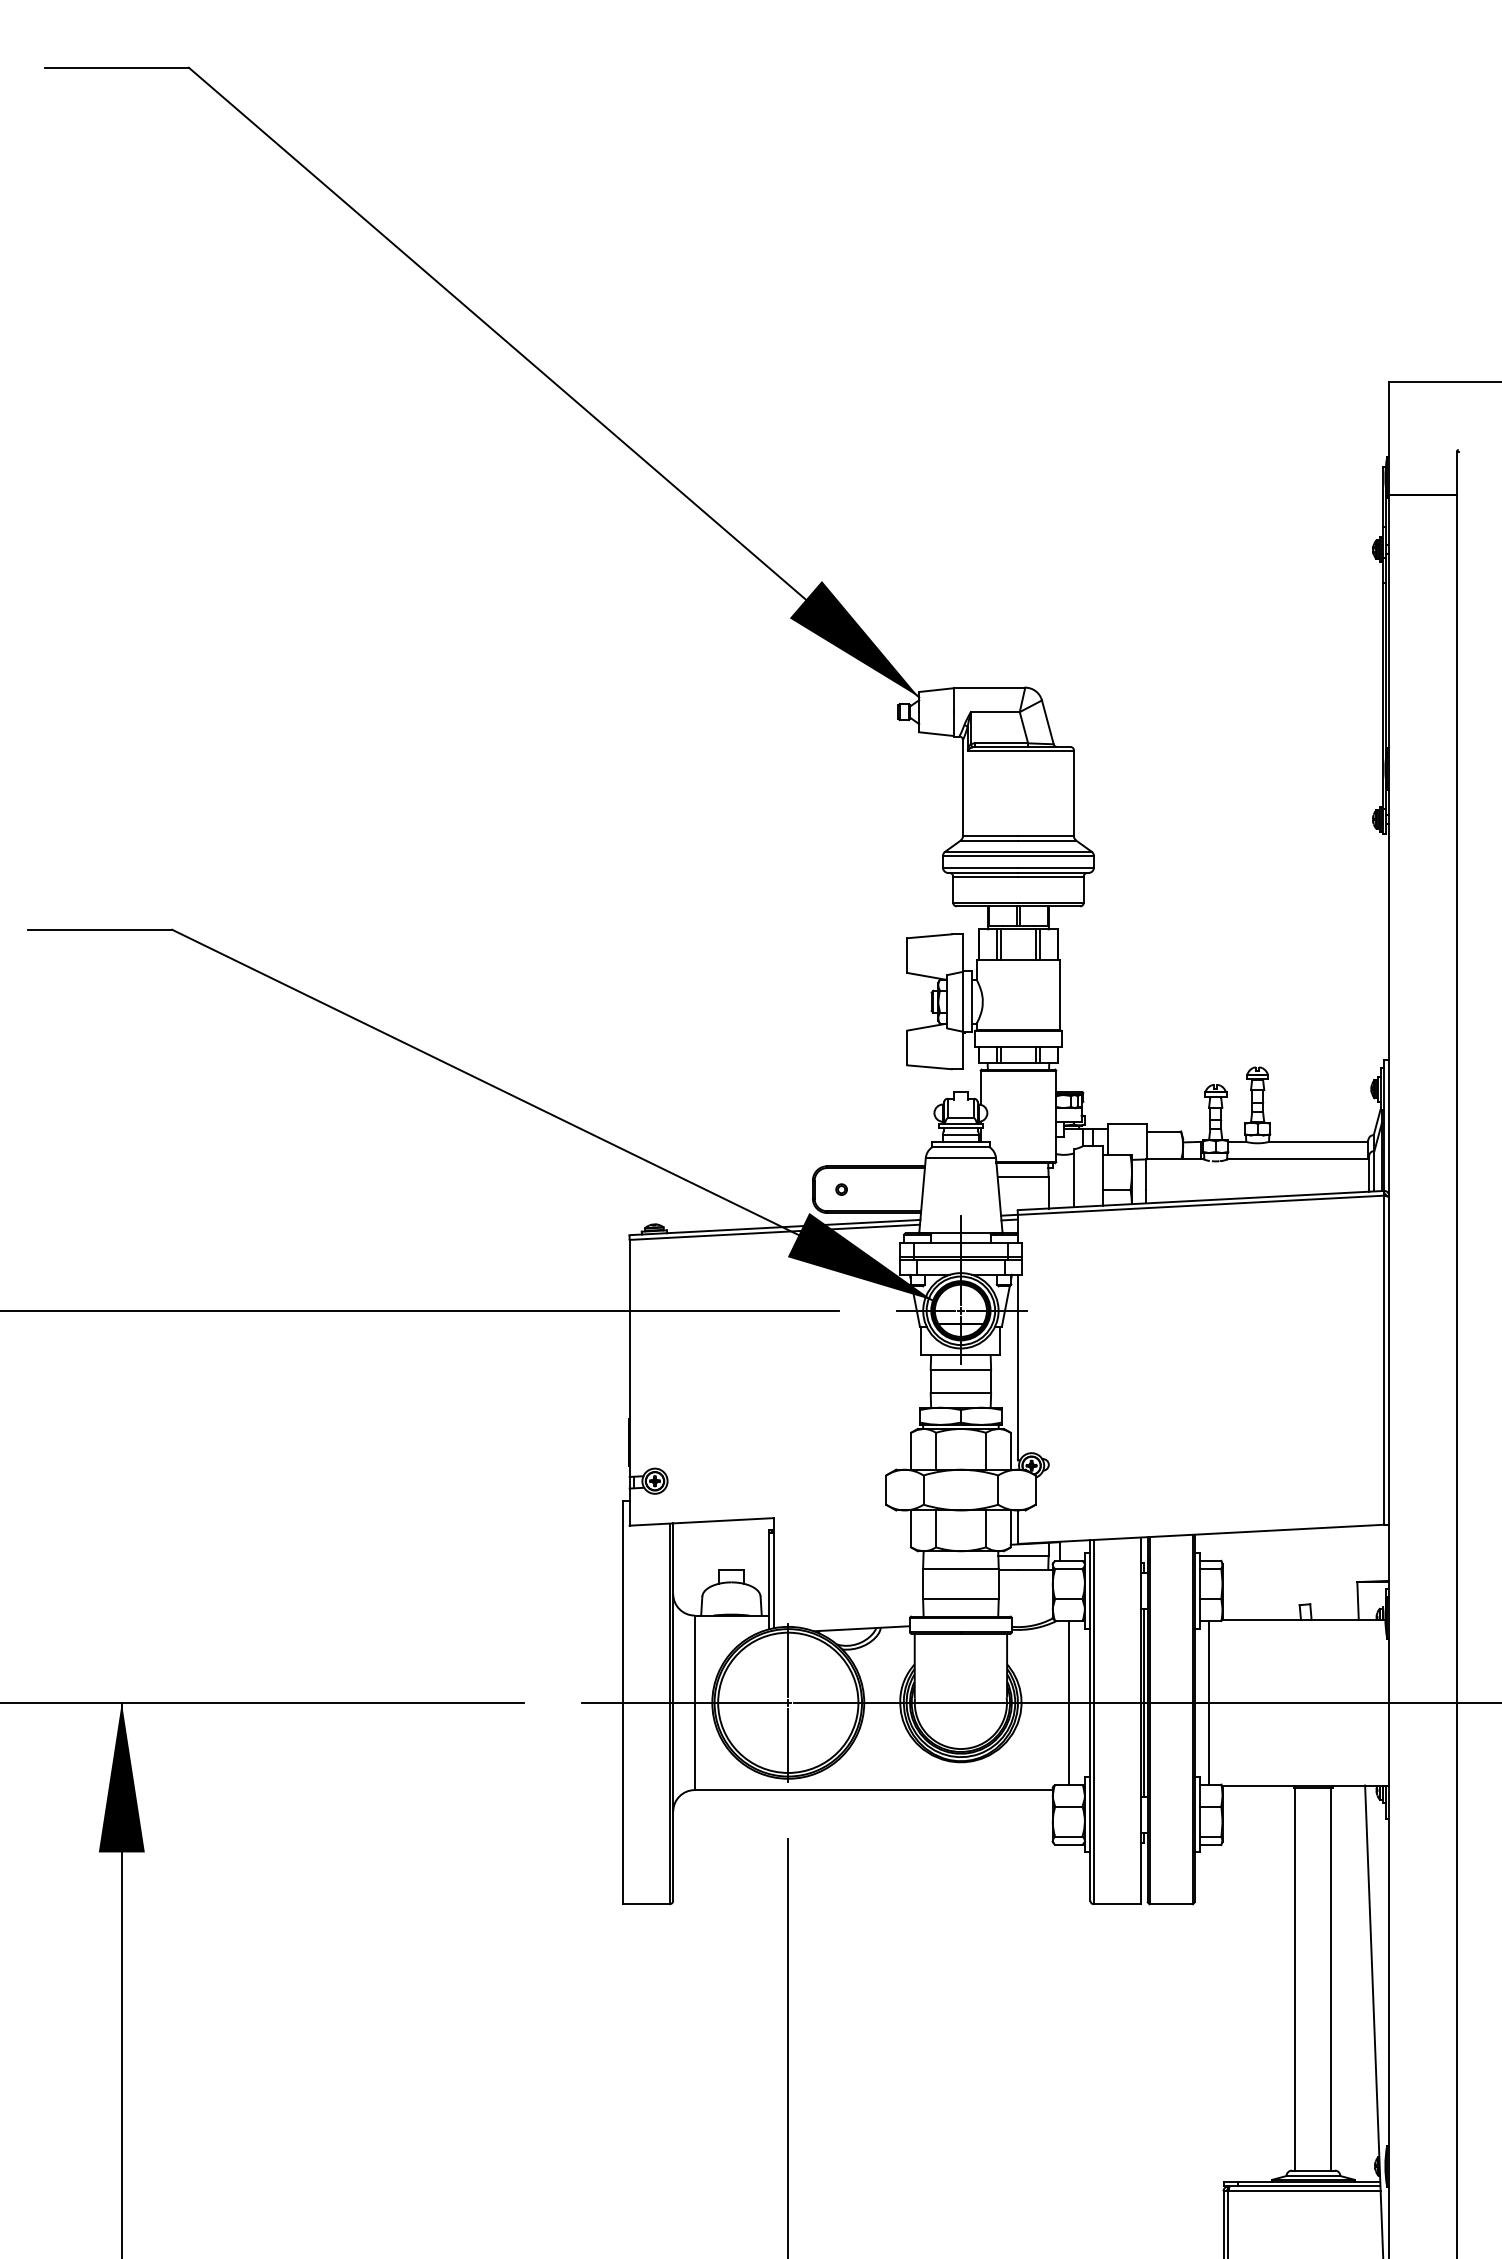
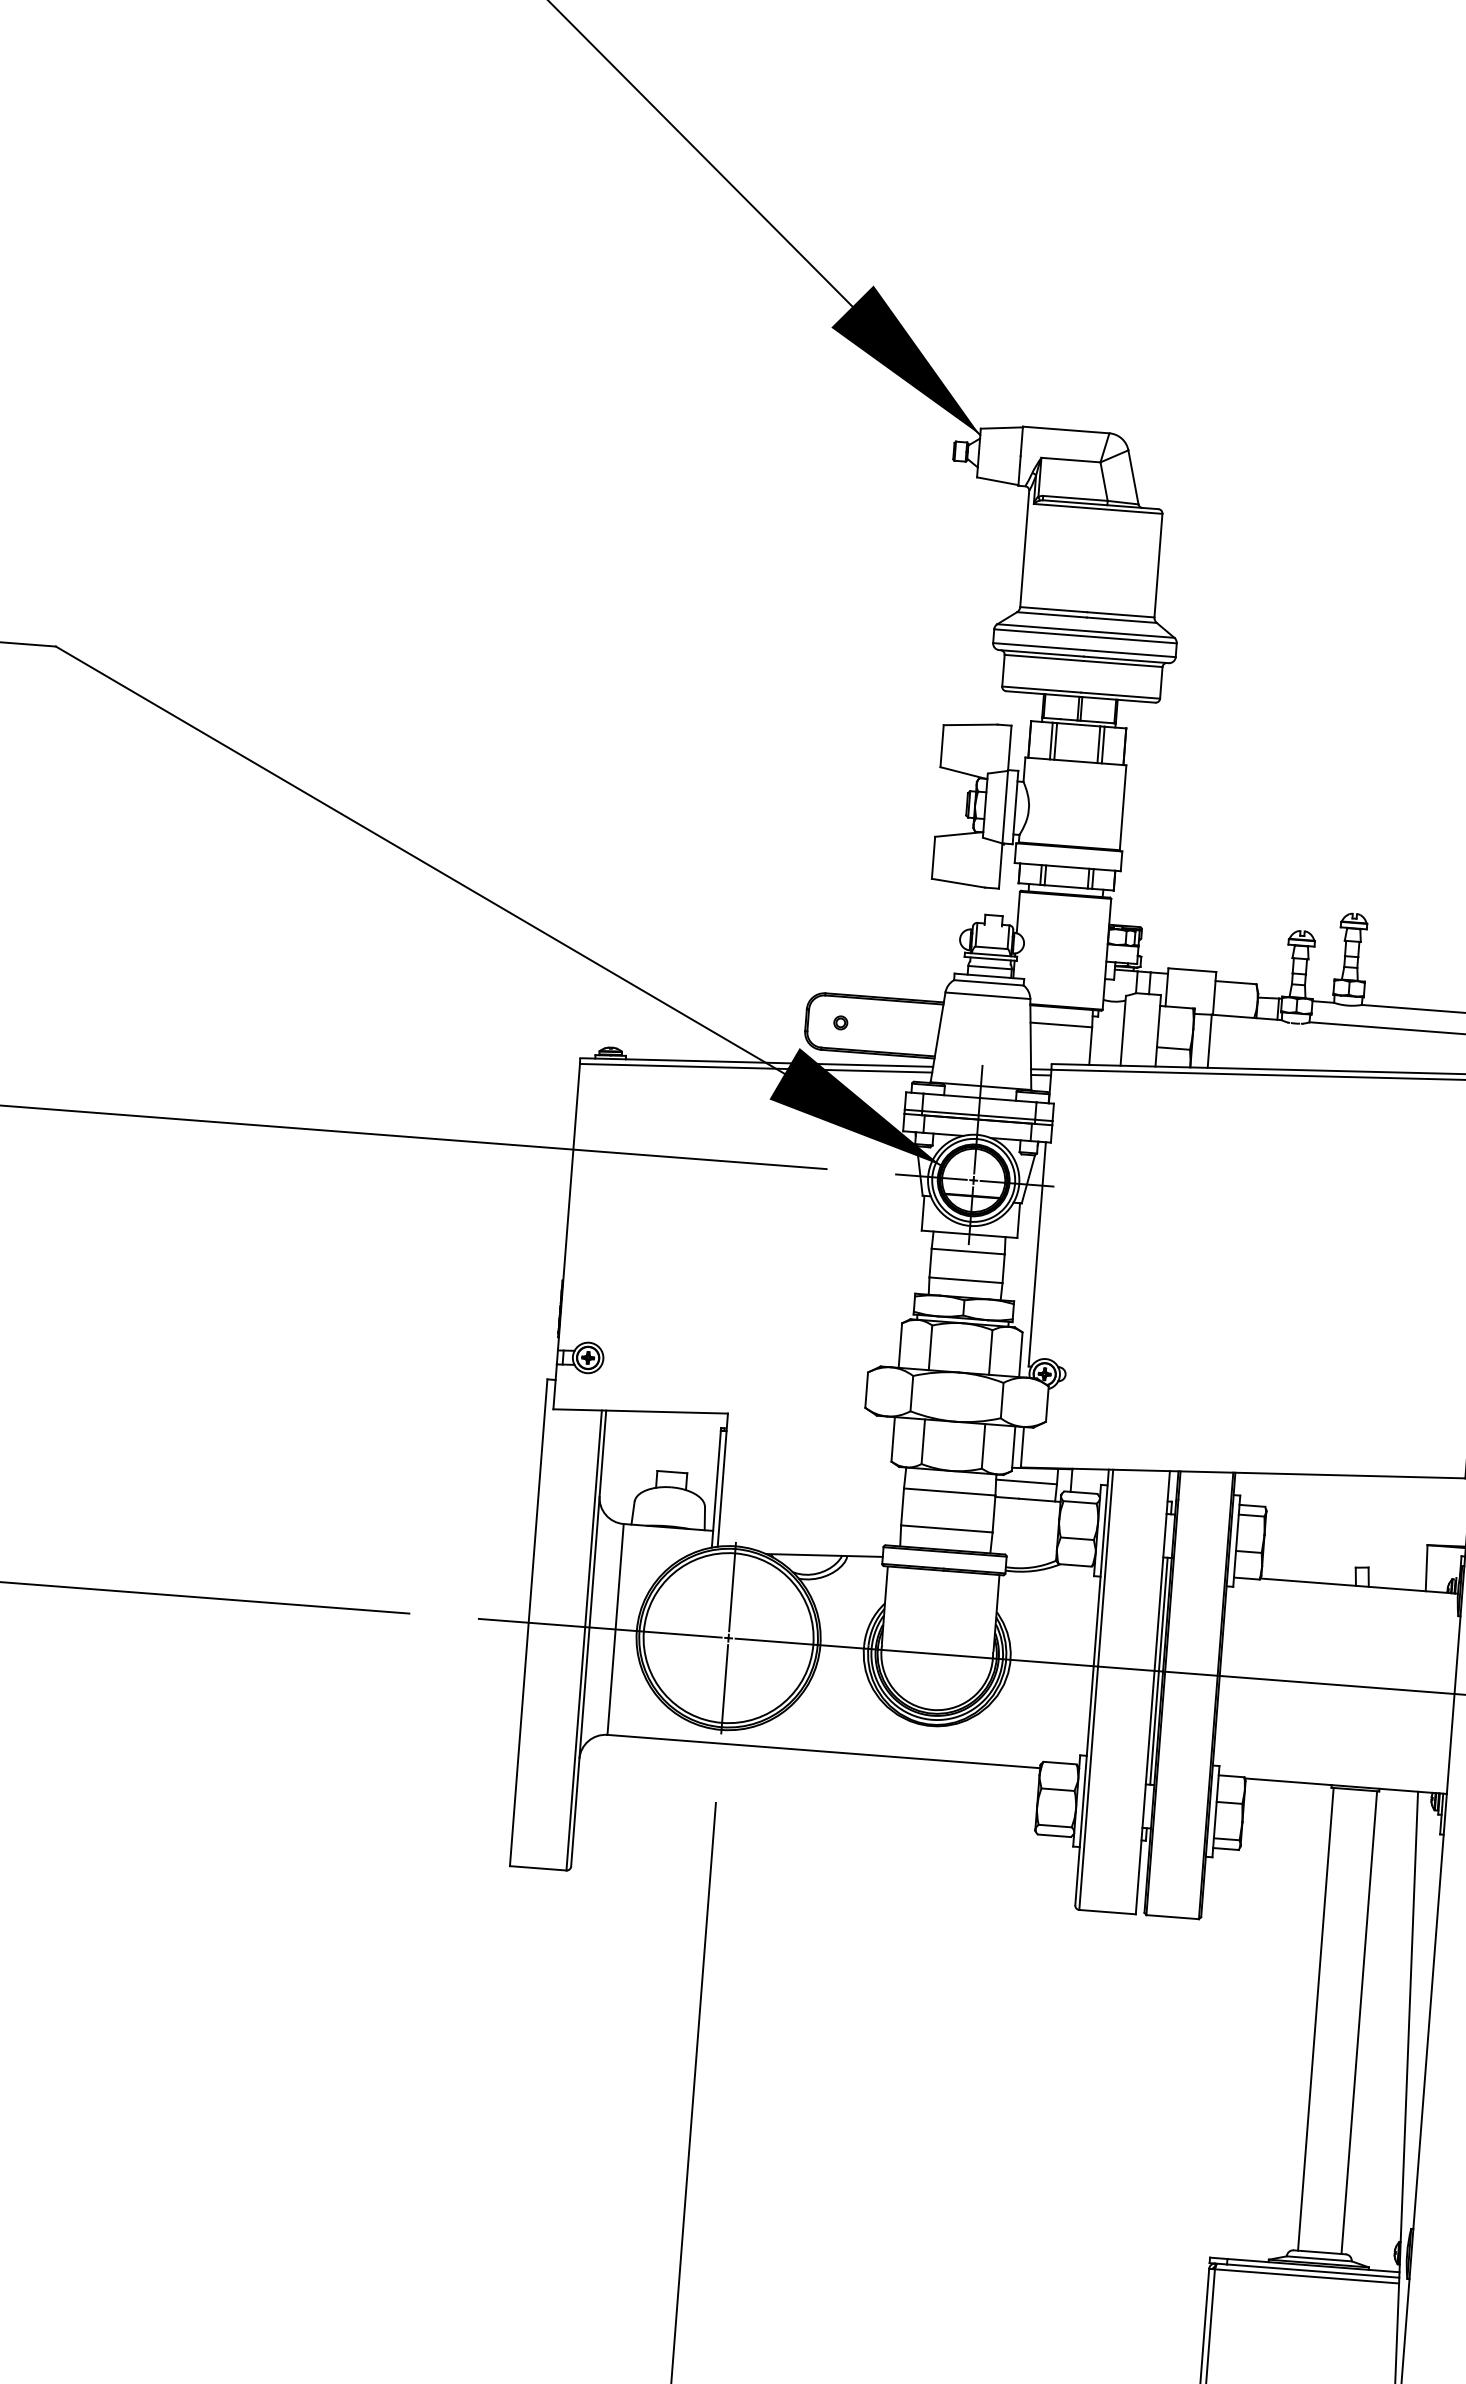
line: (1068, 1702) -> (1067, 1663), removed
line: (1209, 1702) -> (1237, 1676), removed

